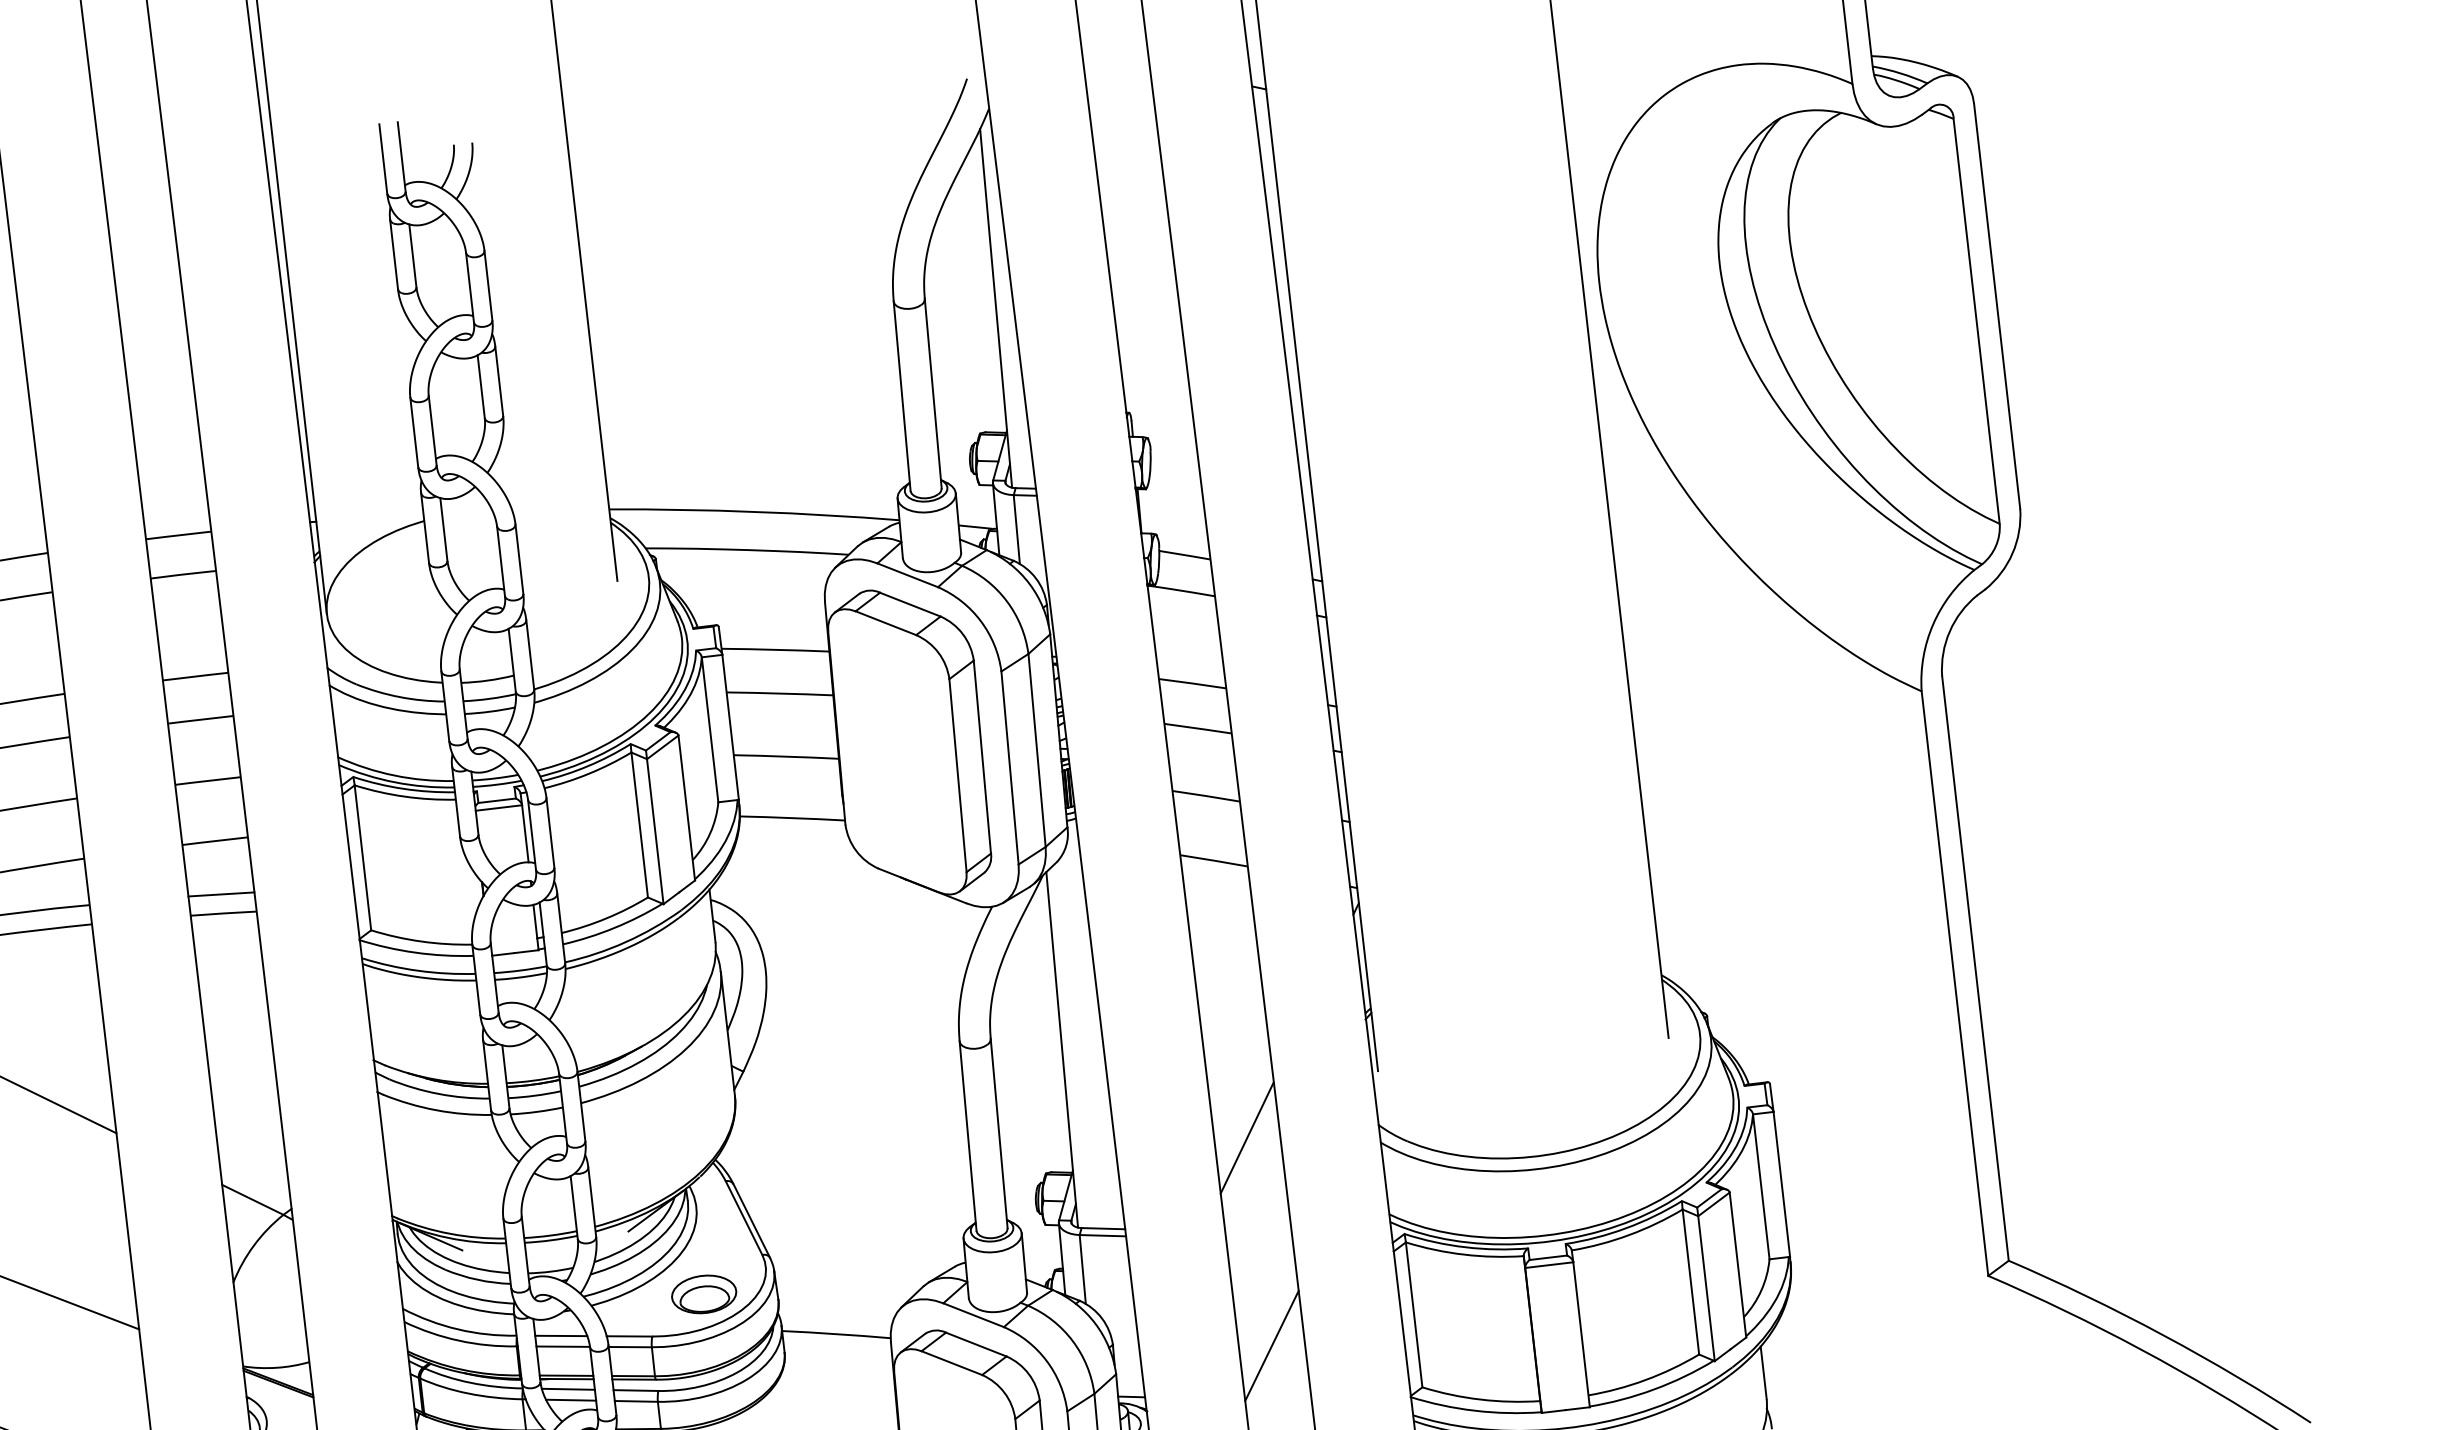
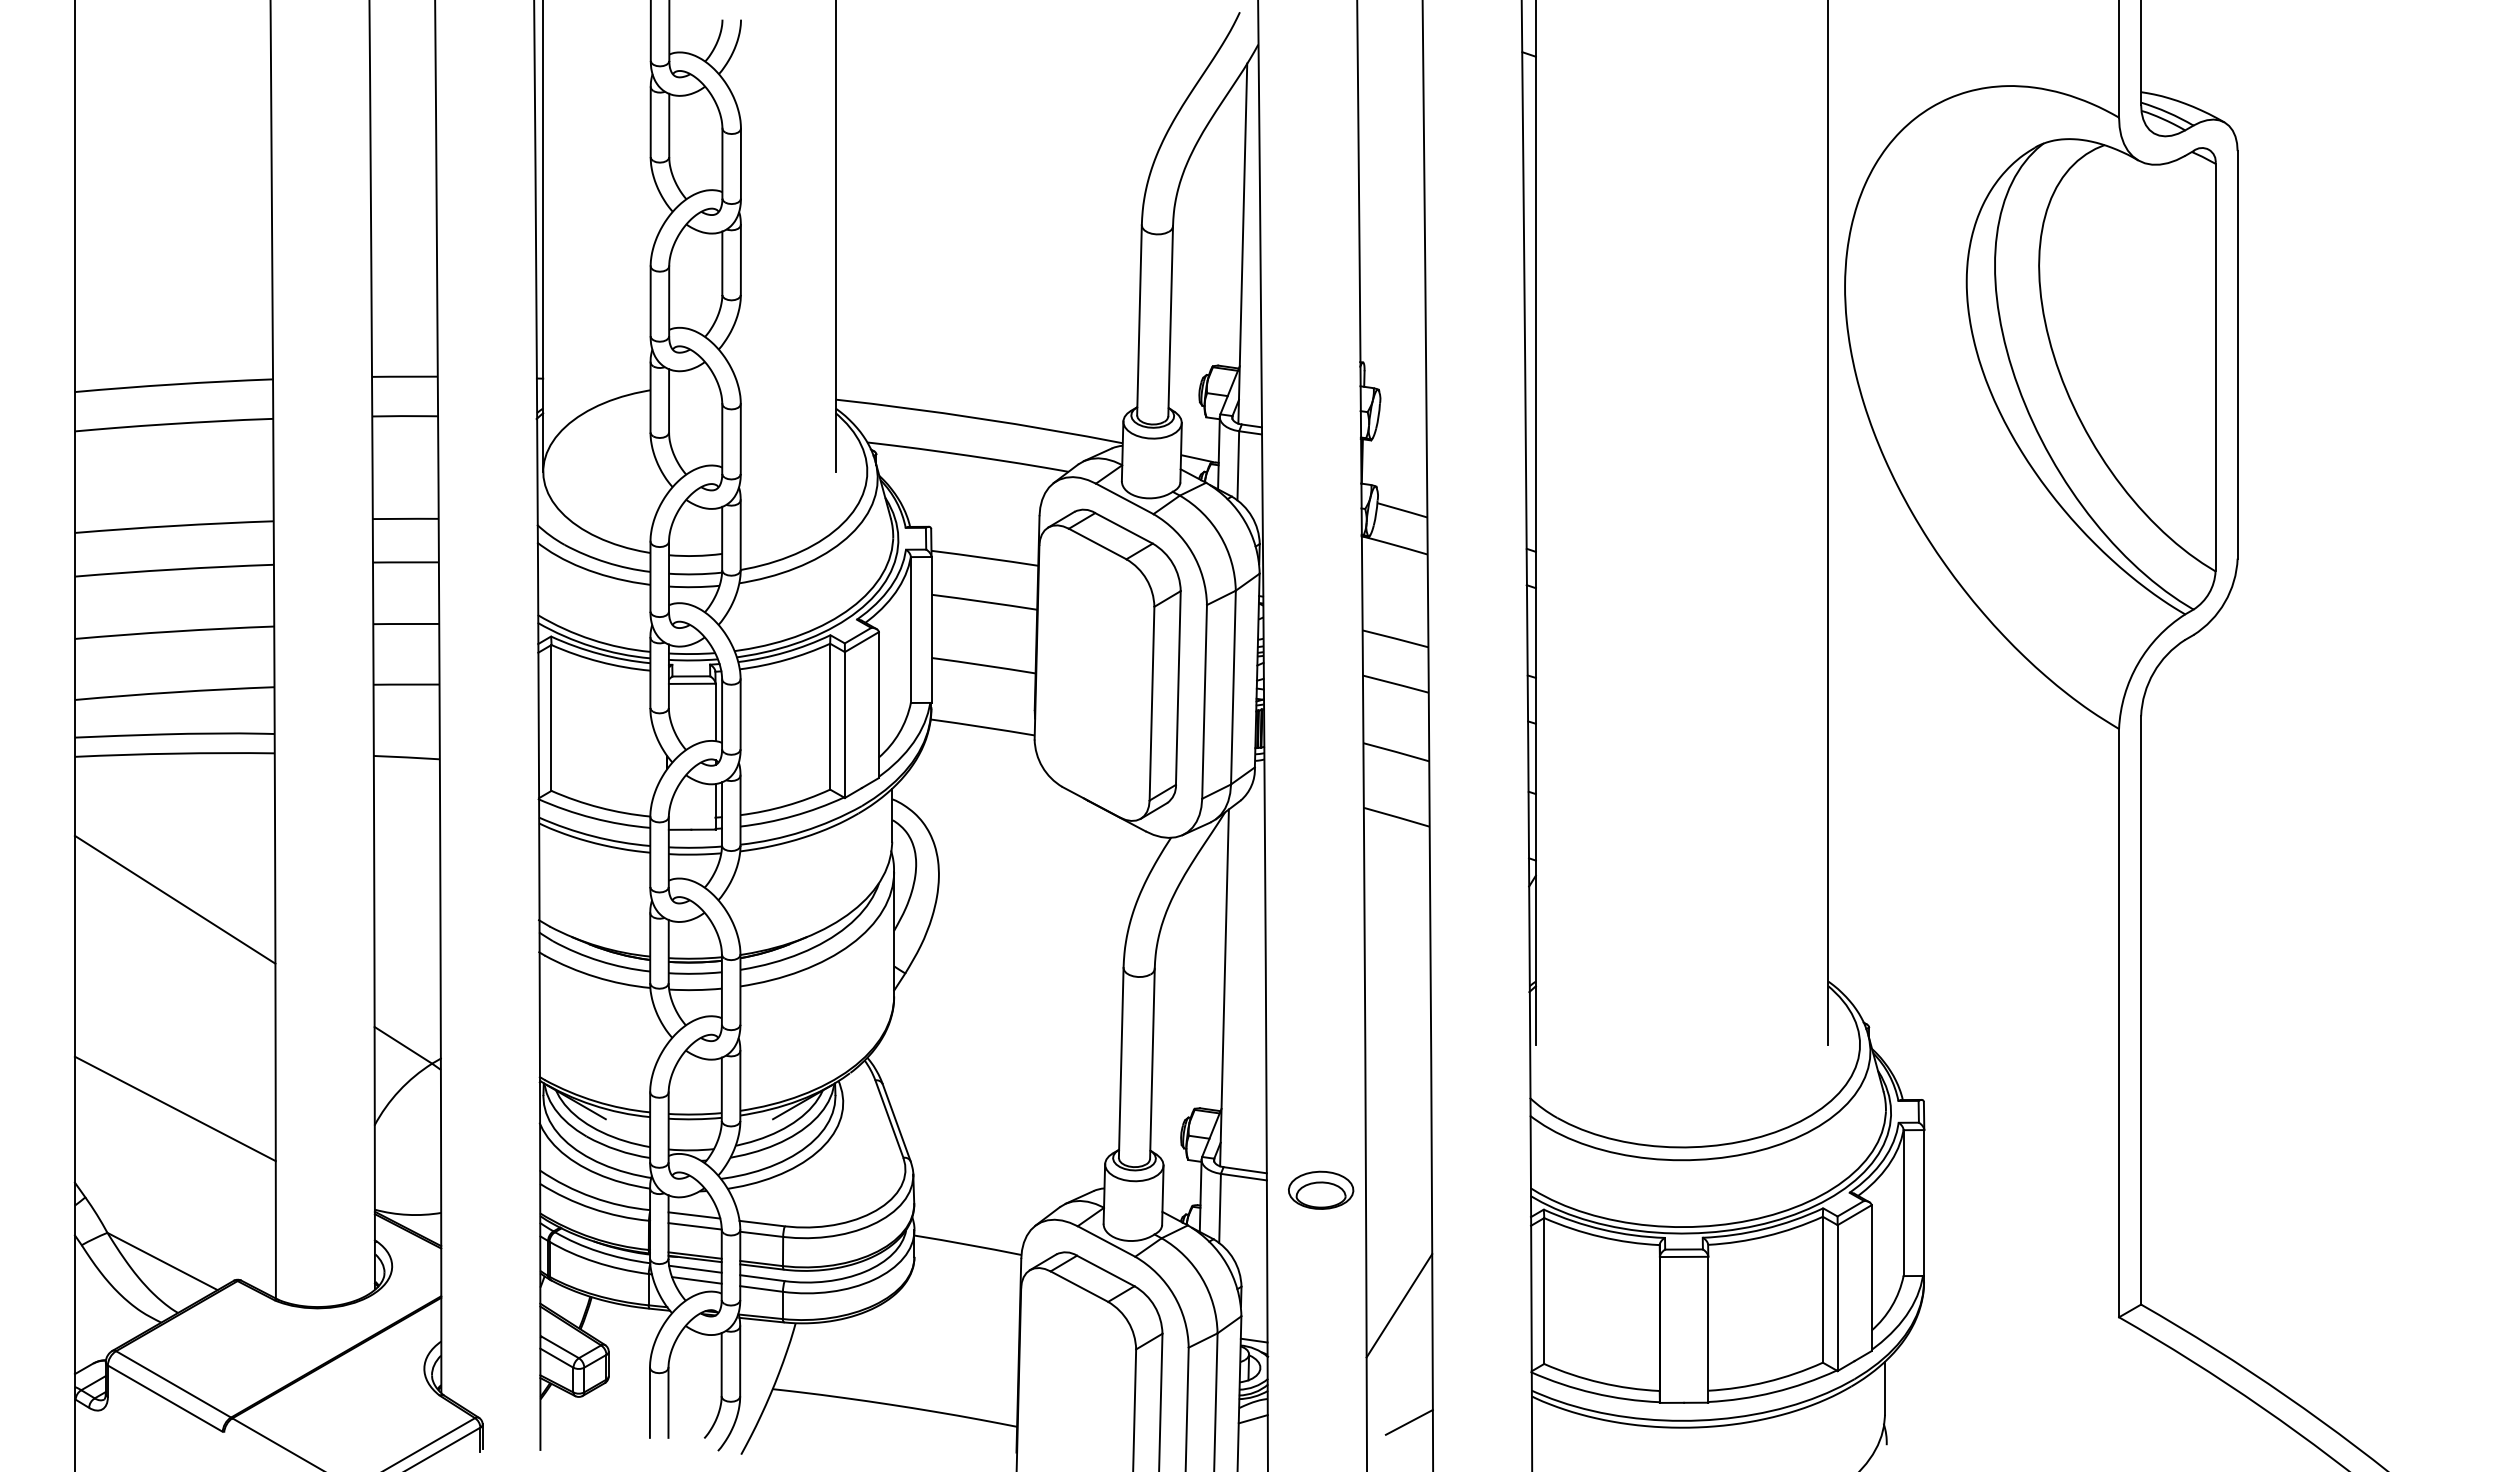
line: (221, 894) -> (406, 738), removed
line: (1246, 1138) -> (1397, 1096), removed
part: (704, 1293) -> (1321, 1189), moved

